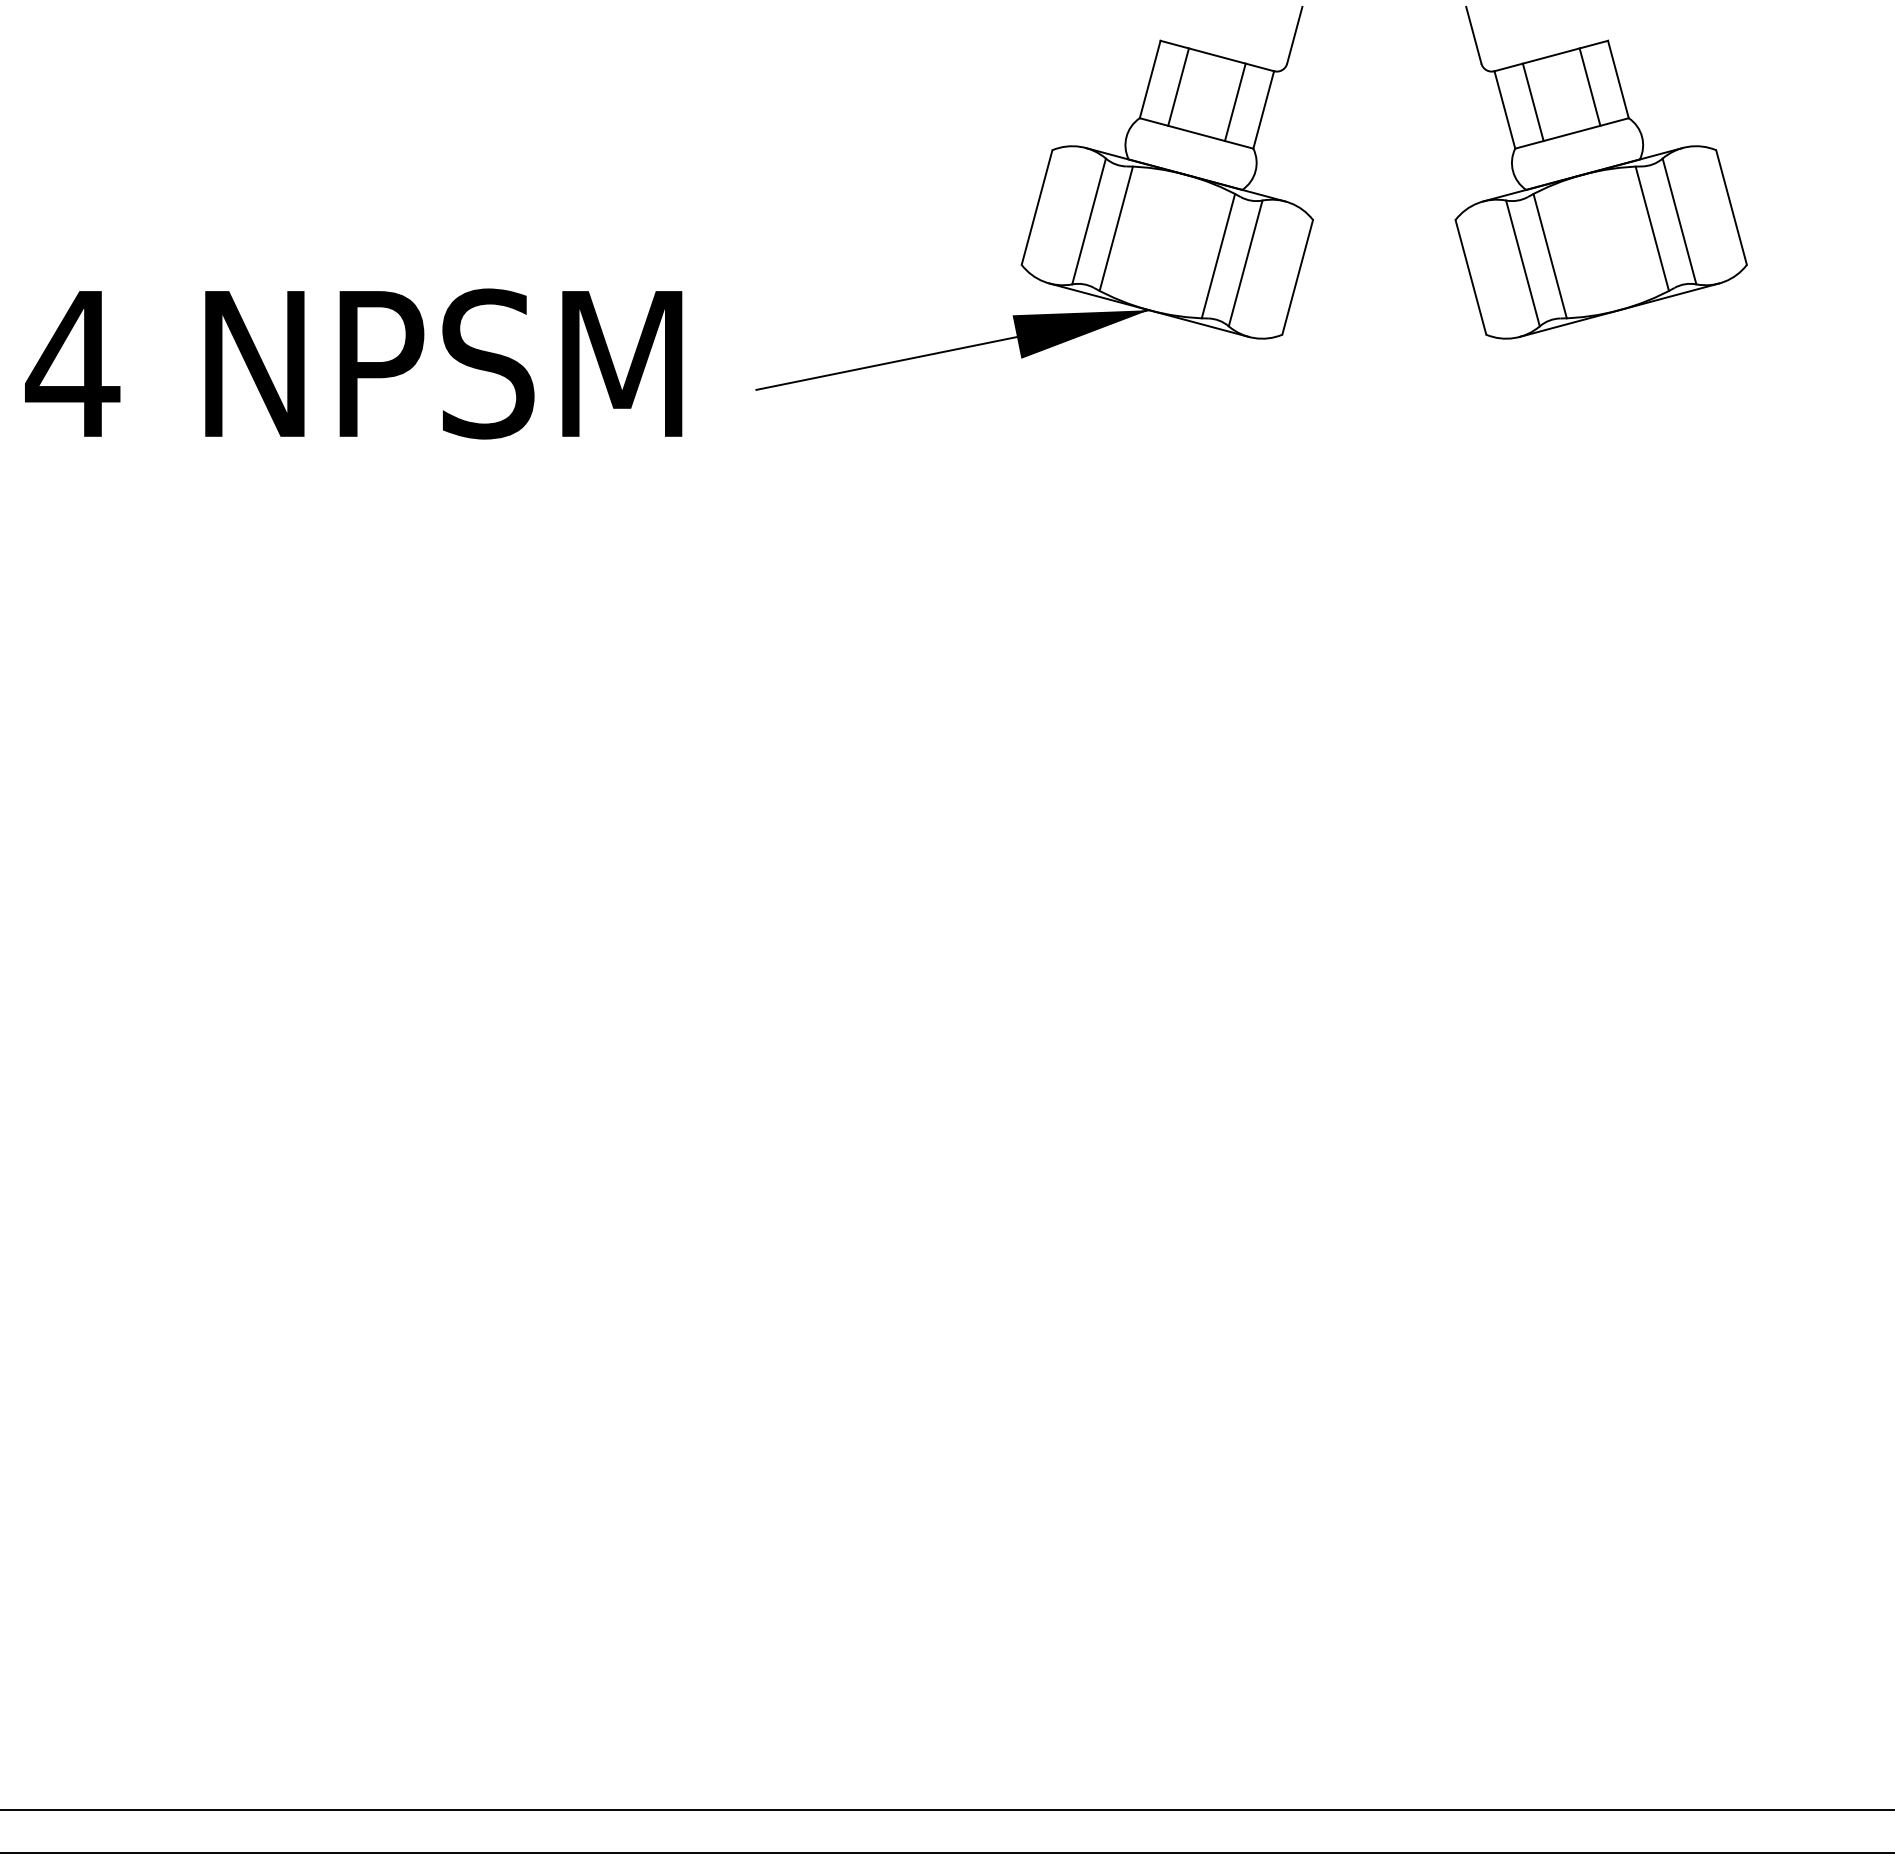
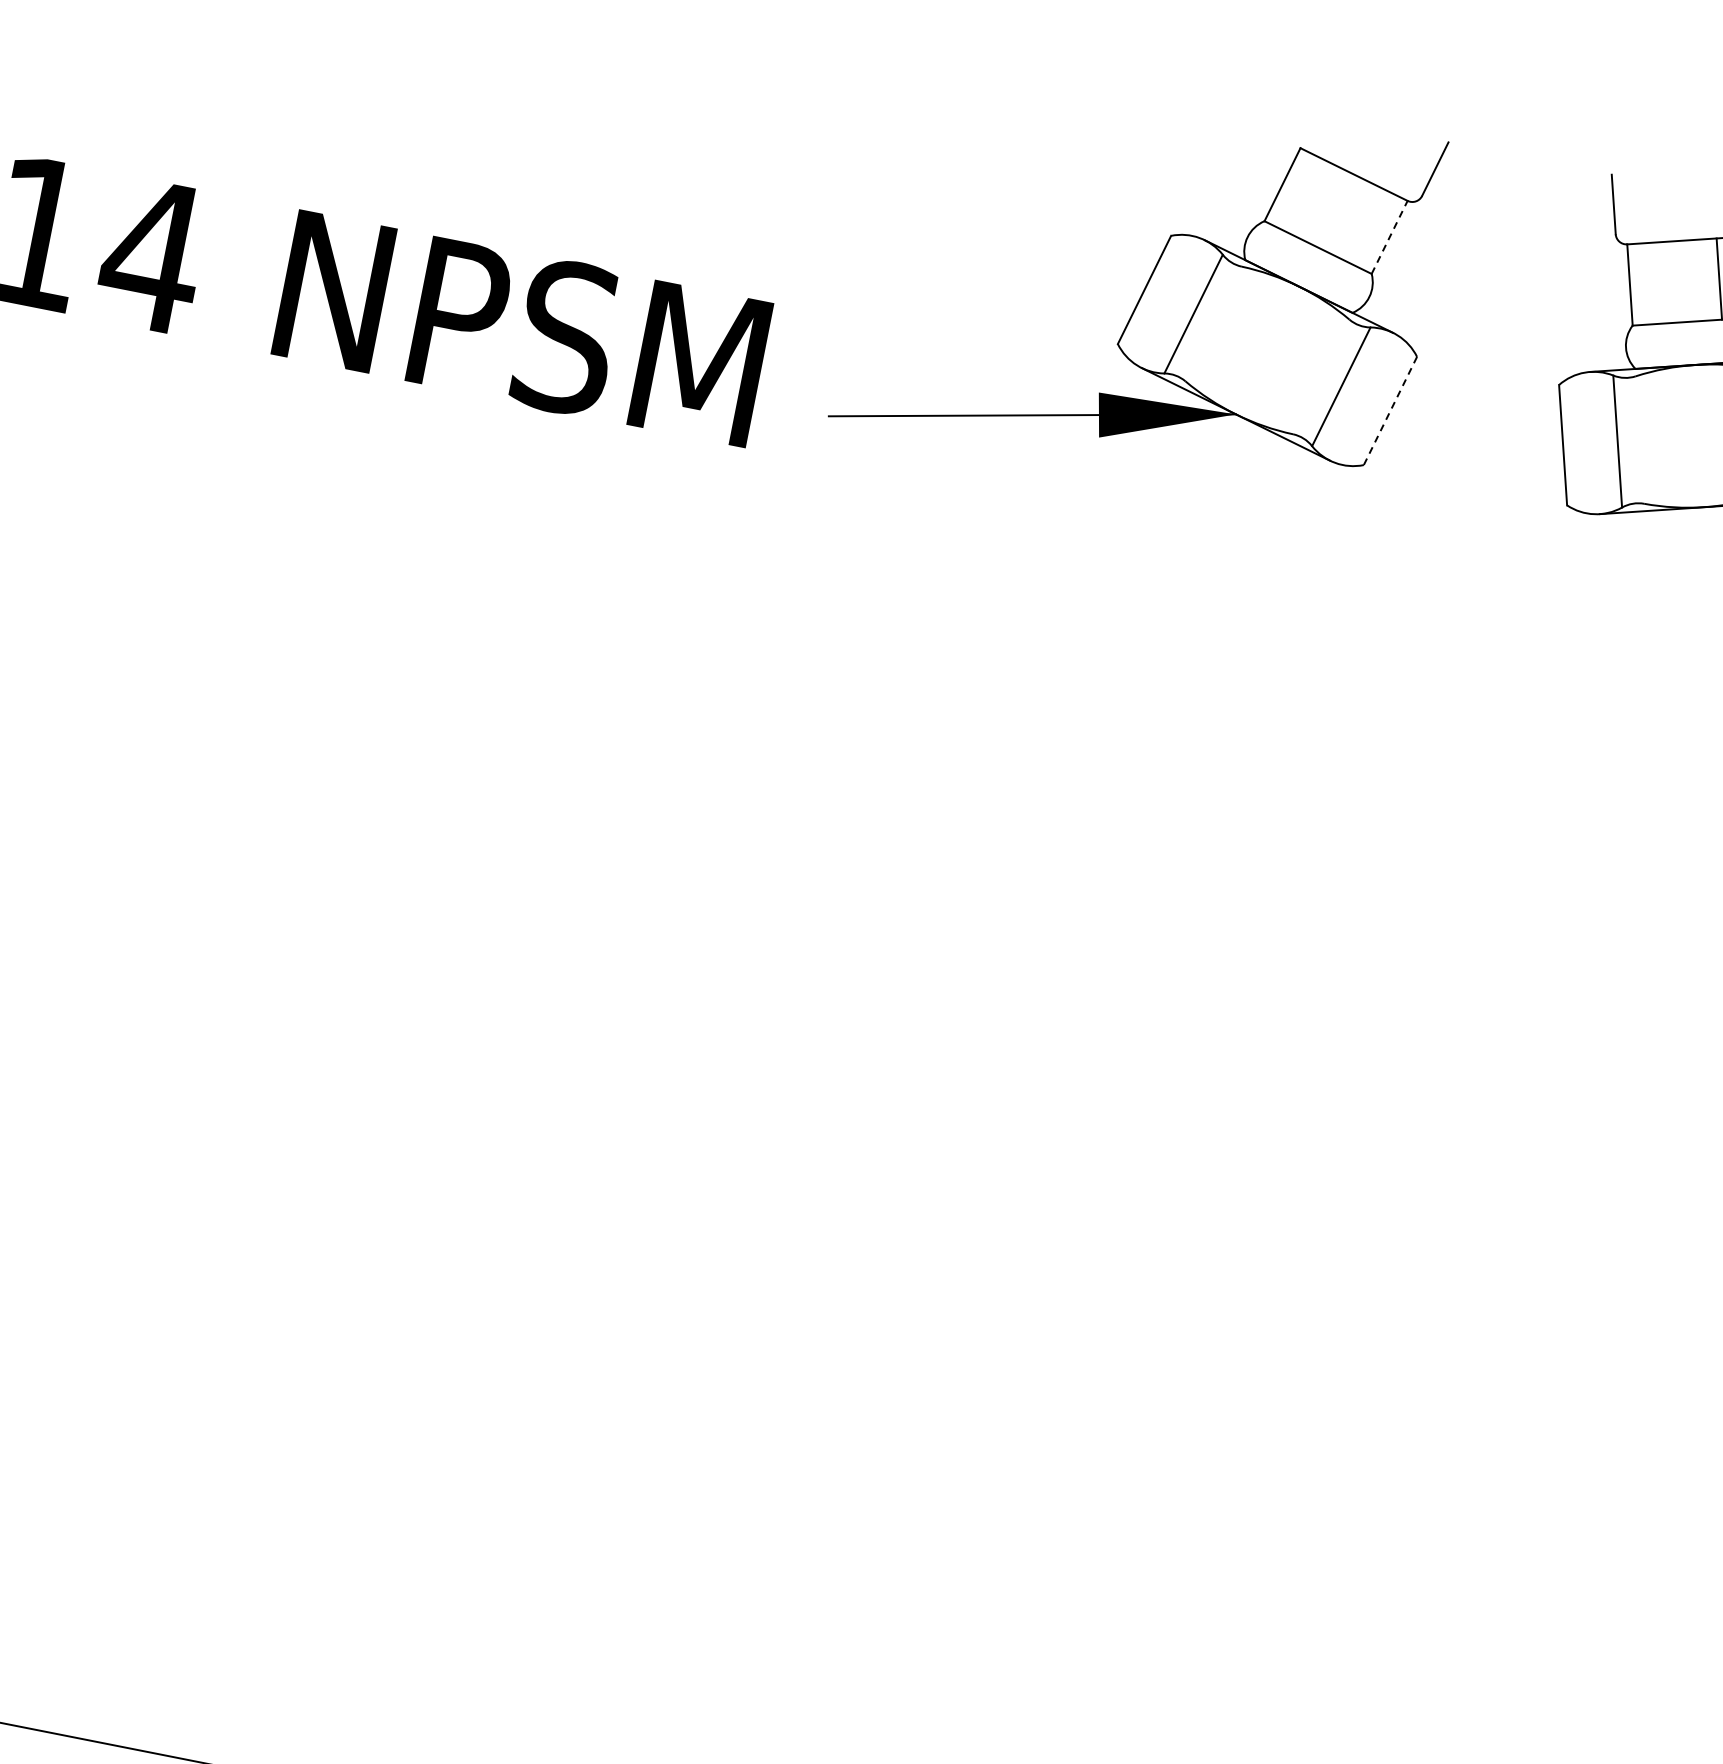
line: (1178, 86) -> (1309, 197), removed
line: (1234, 102) -> (1361, 224), removed
line: (1532, 102) -> (1658, 283), removed
line: (1263, 109) -> (1389, 236), solid -> dashed
line: (1115, 228) -> (1218, 326), removed
line: (1218, 256) -> (1315, 374), removed
line: (1549, 256) -> (1645, 439), removed
line: (1297, 277) -> (1390, 411), solid -> dashed

